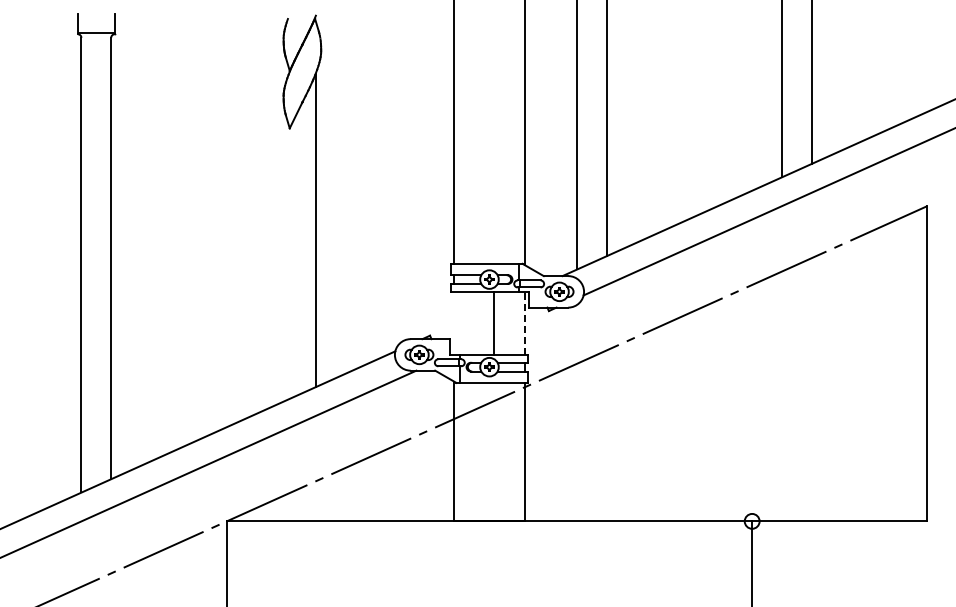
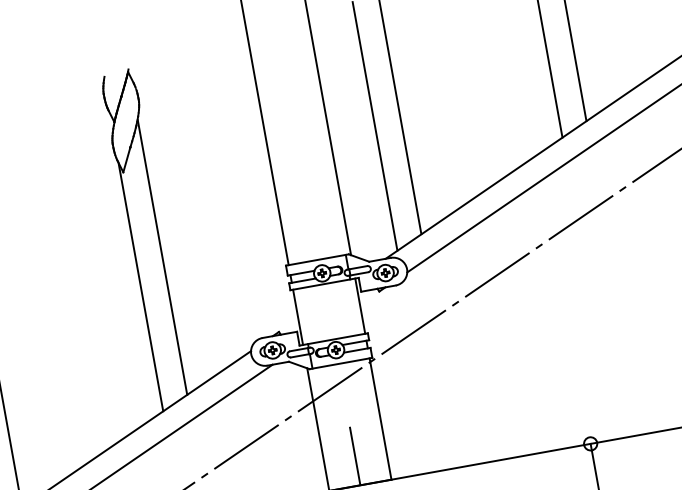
line: (286, 258) -> (141, 286), added
line: (494, 322) -> (298, 316), moved
line: (524, 323) -> (359, 306), dashed -> solid
line: (489, 487) -> (355, 455), added

